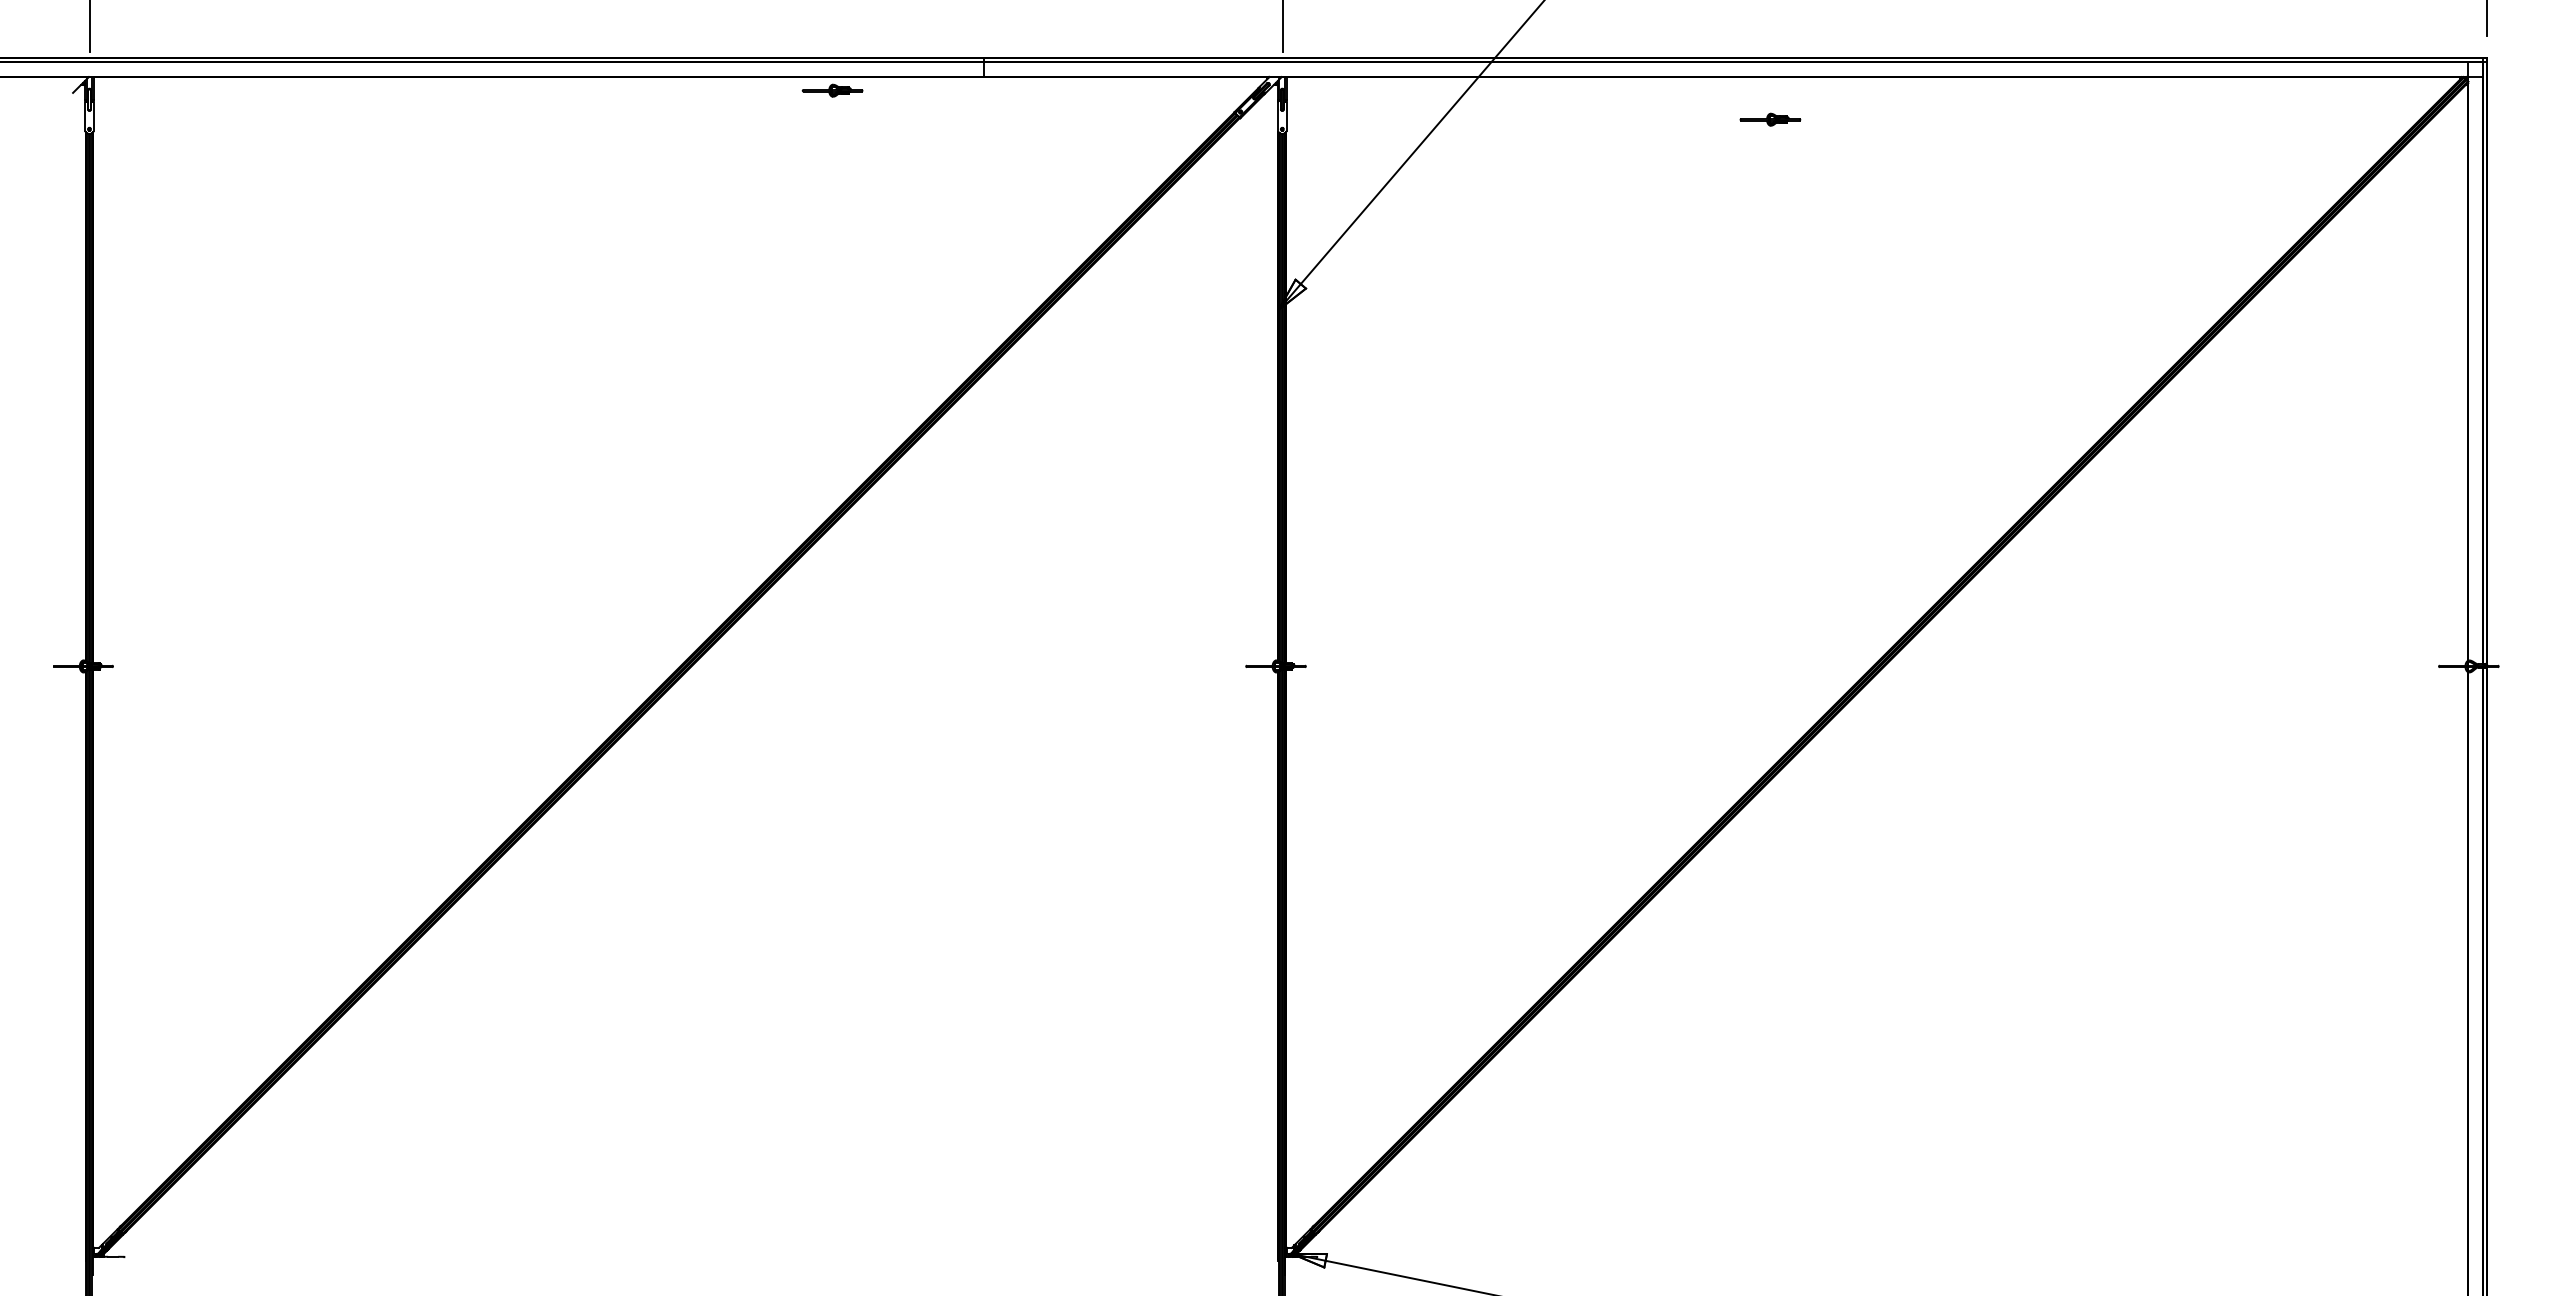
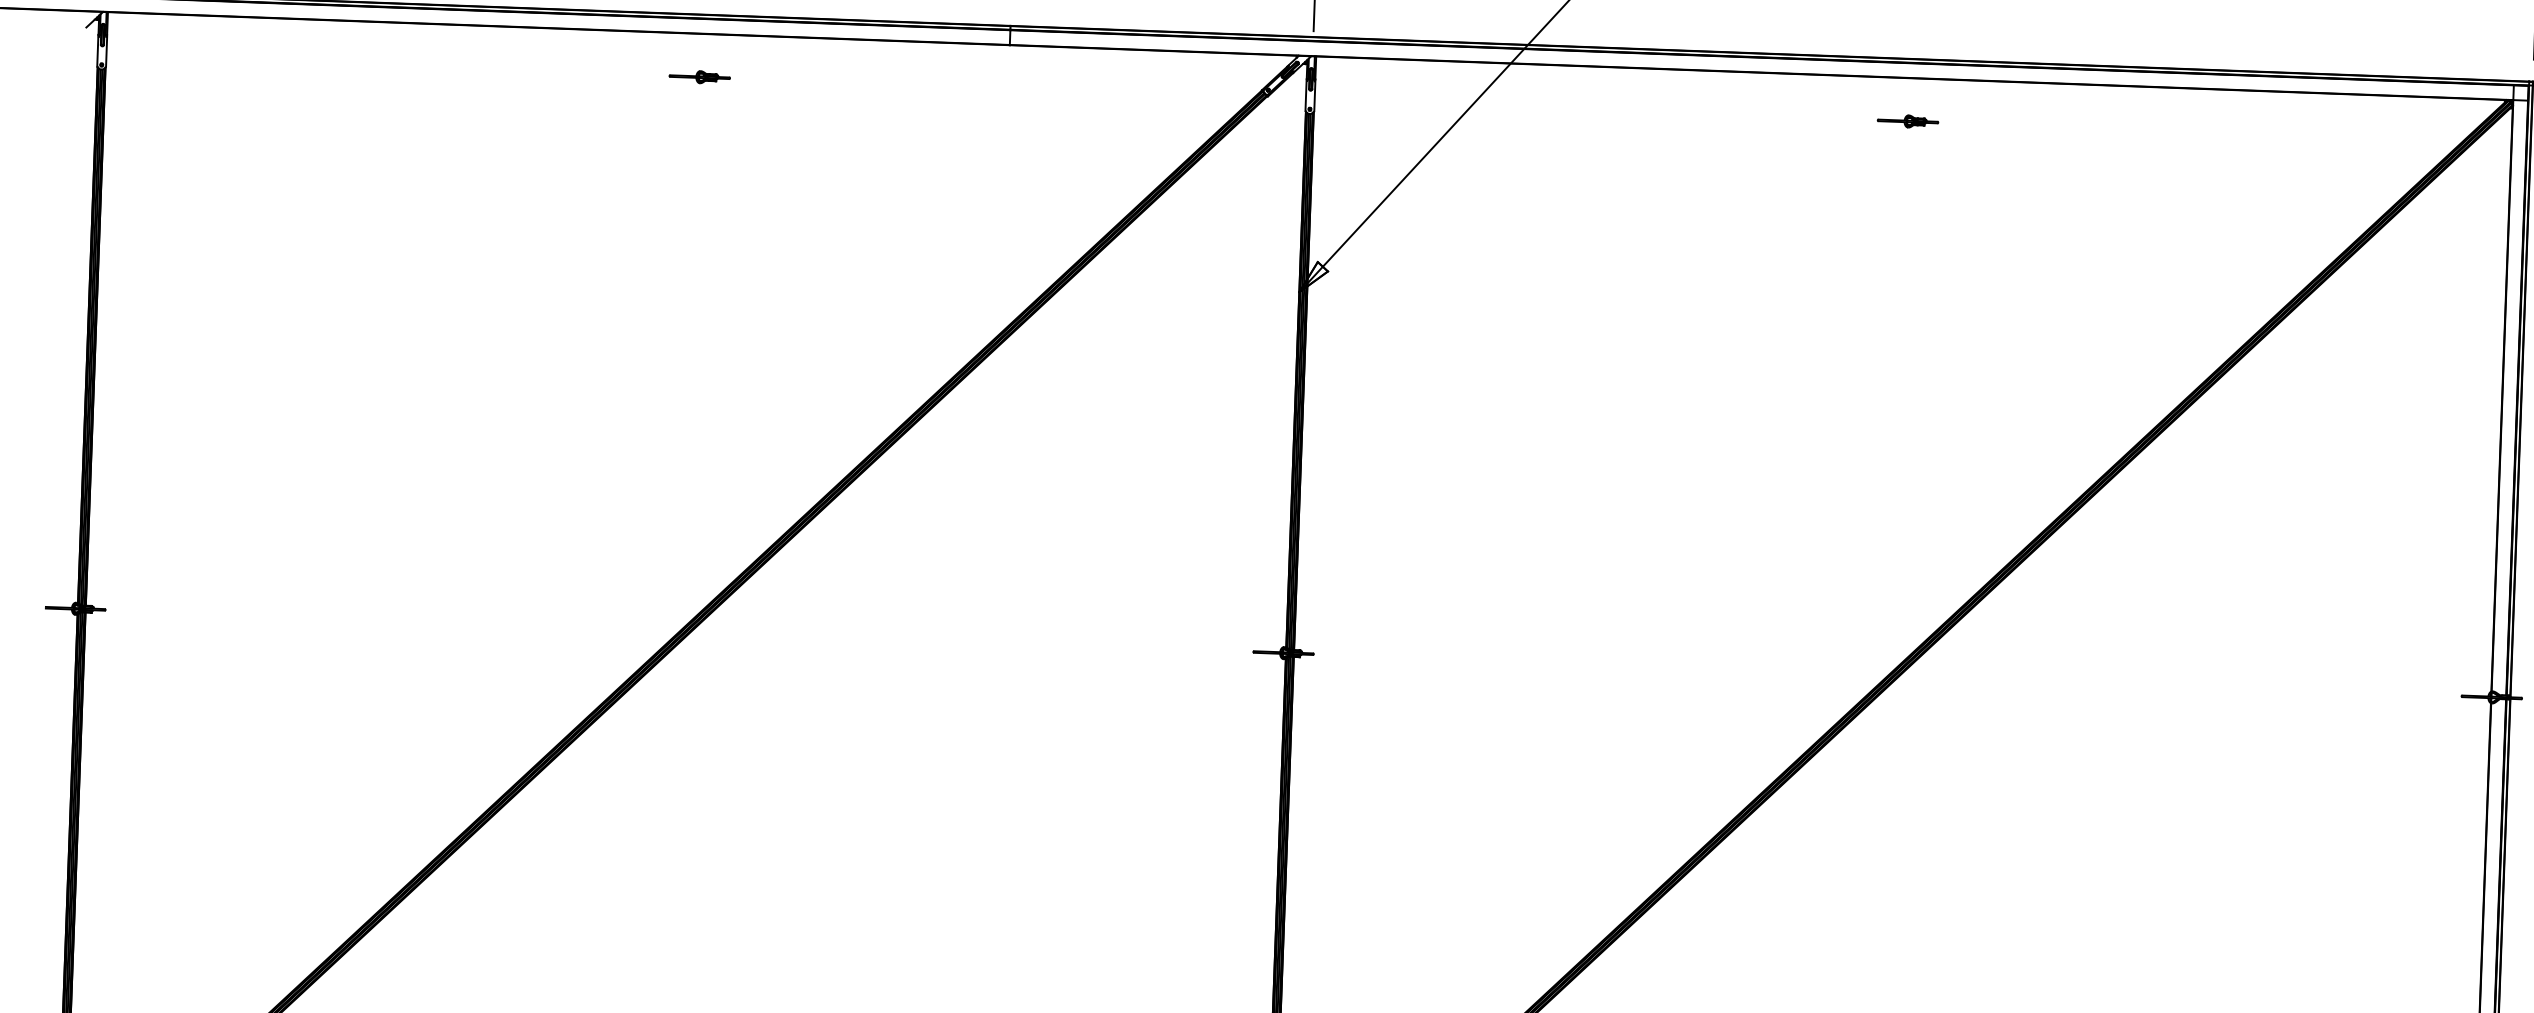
part: (832, 90) -> (699, 76), moved
part: (1770, 119) -> (1908, 121), moved

